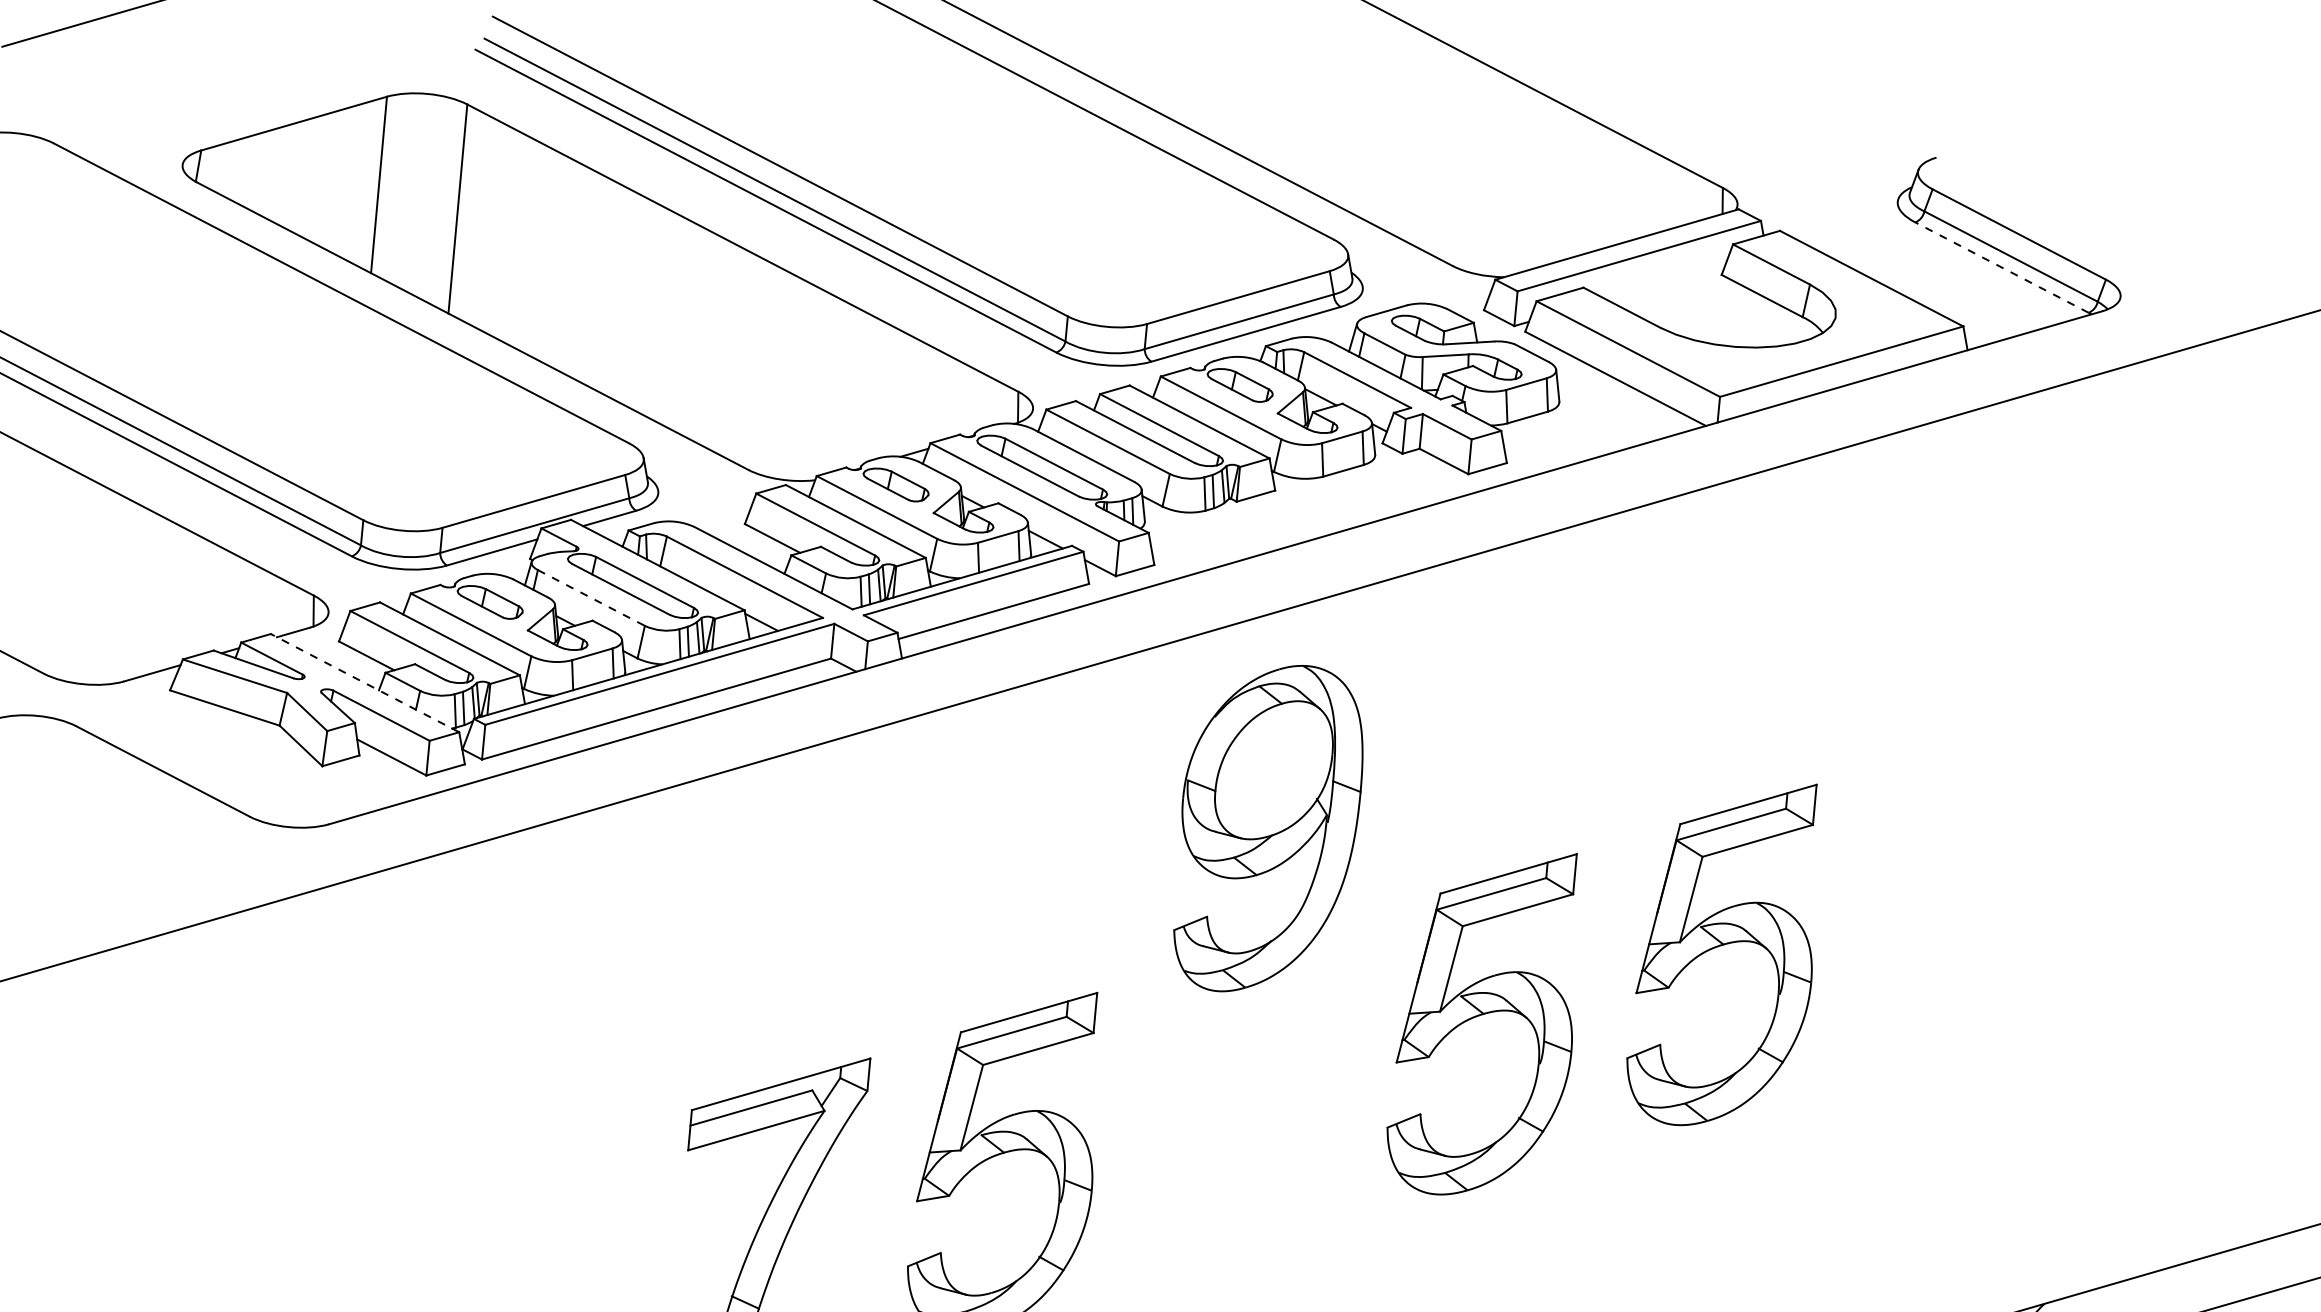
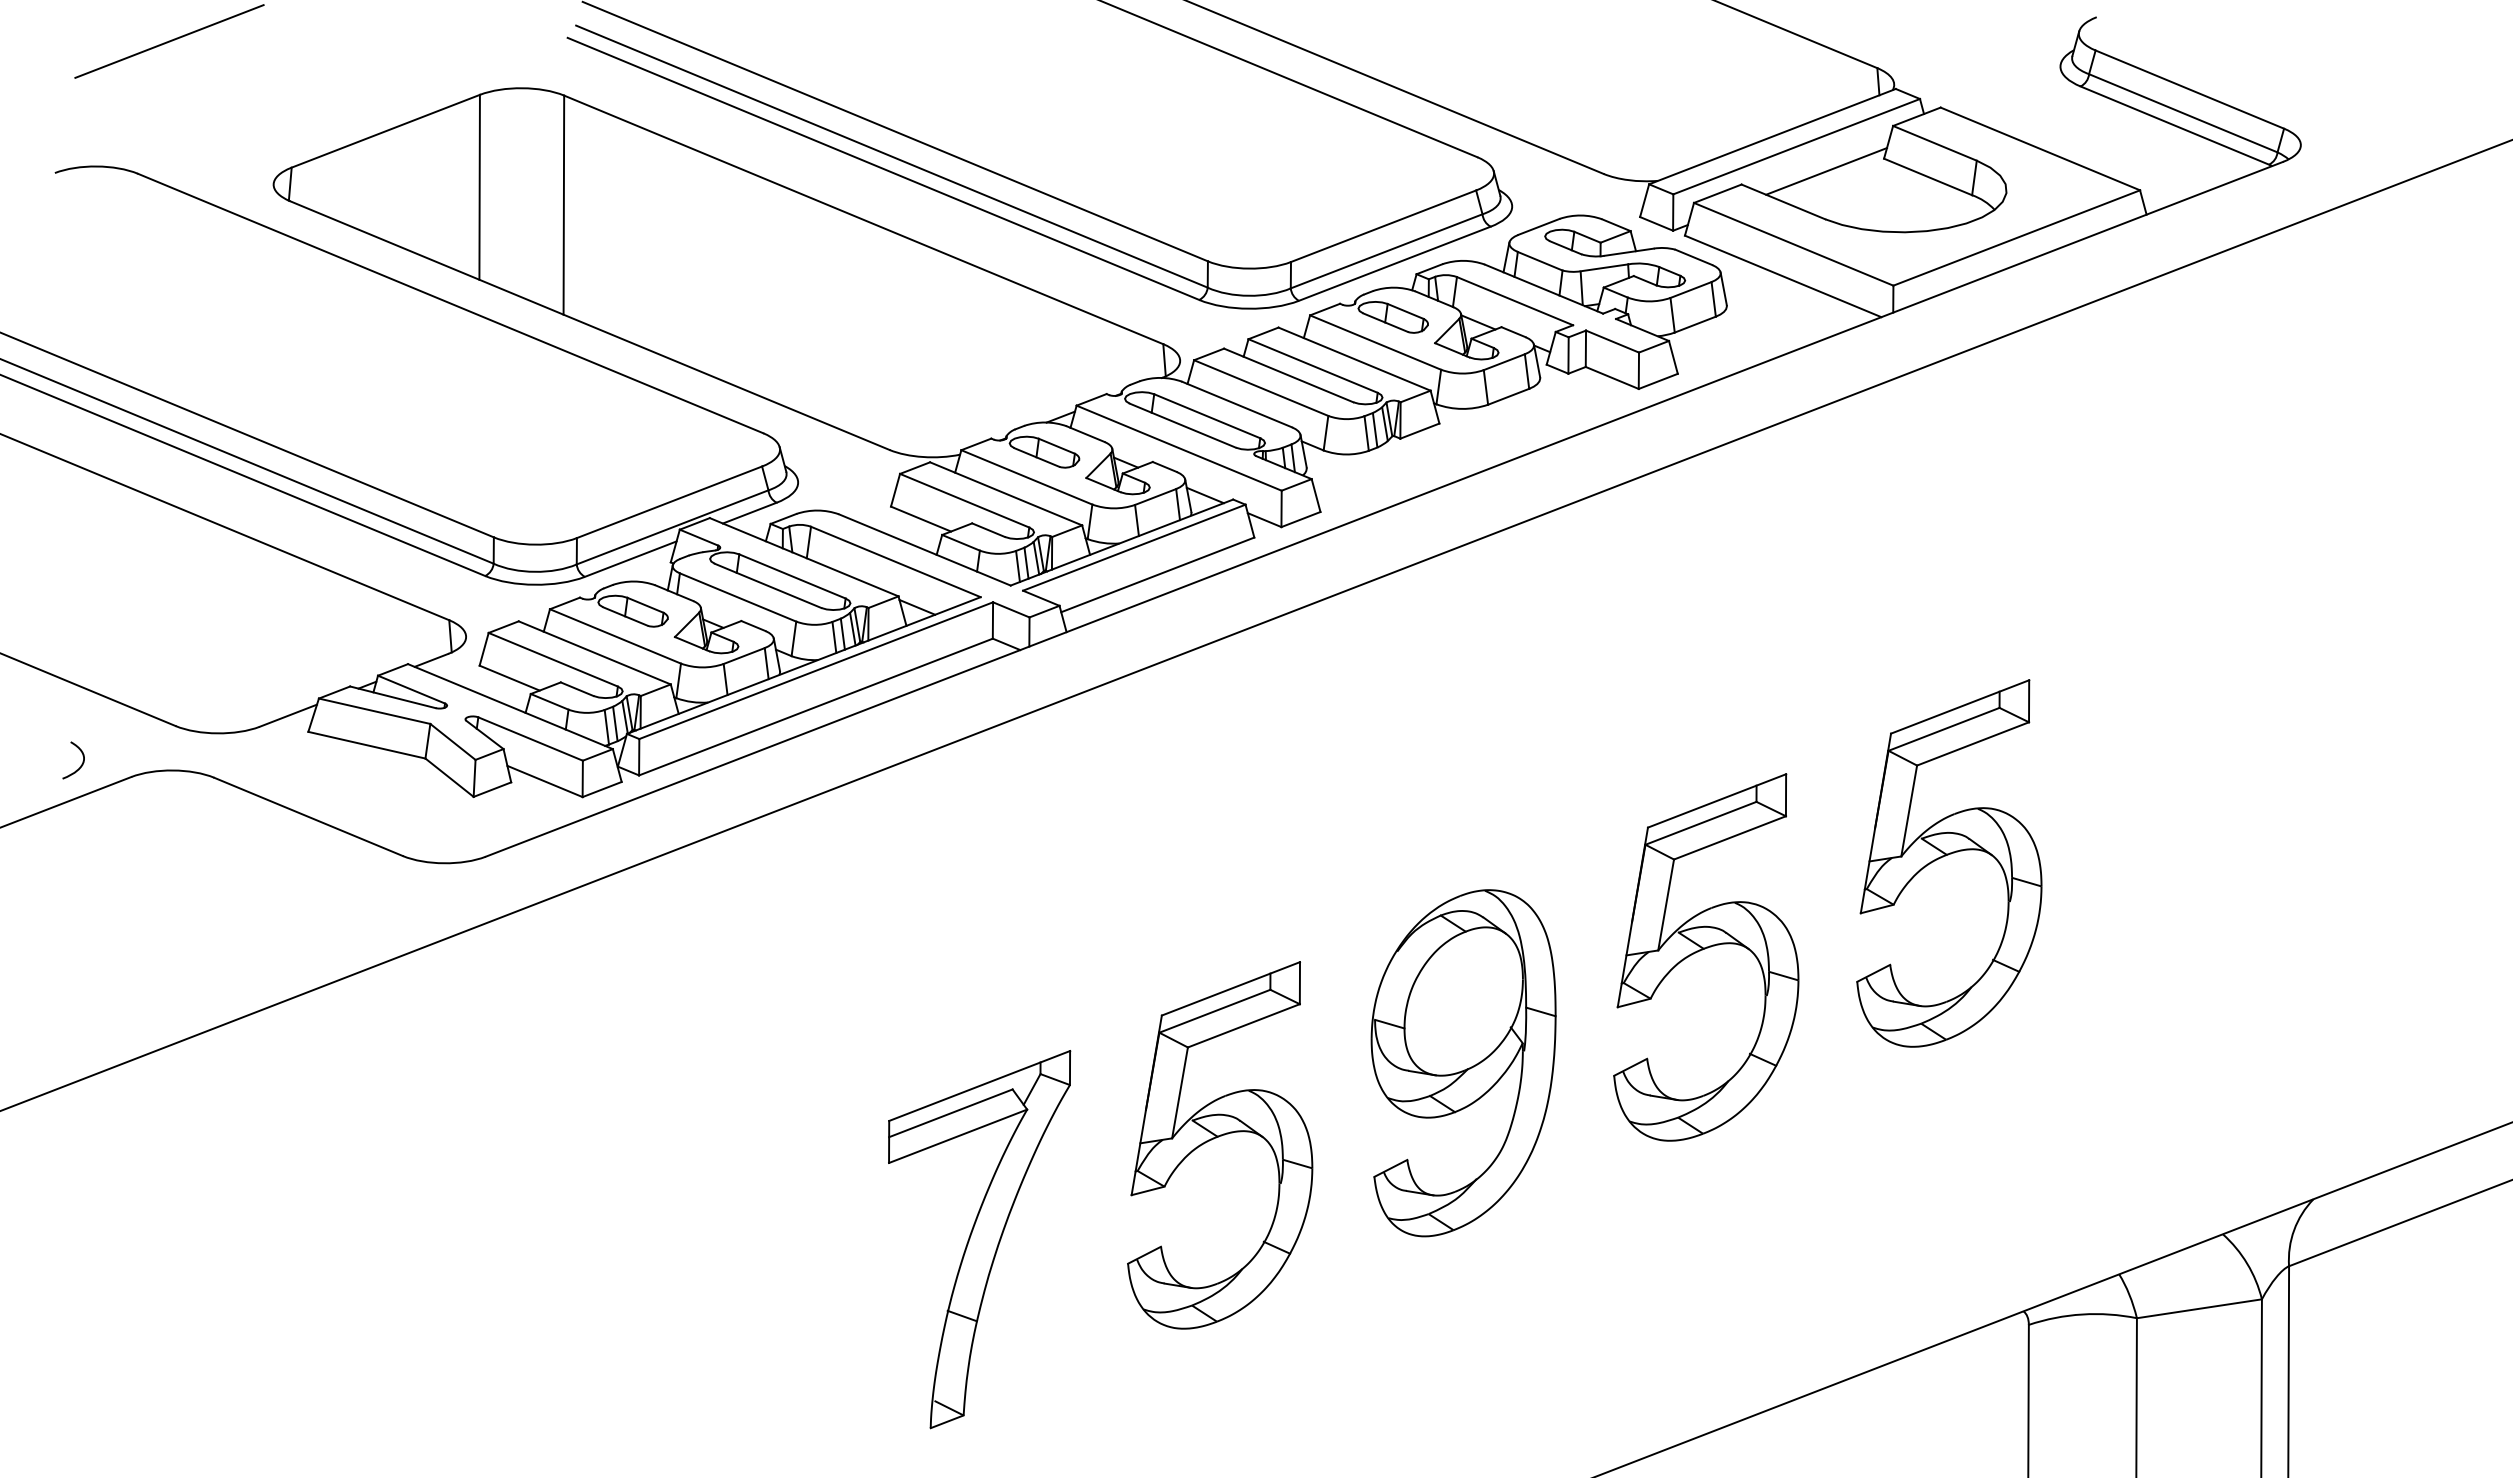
line: (2001, 267) -> (2174, 125), dashed -> solid
line: (1665, 282) -> (1826, 171), added
line: (591, 598) -> (738, 597), dashed -> solid
line: (365, 683) -> (510, 706), dashed -> solid
part: (1268, 829) -> (1463, 1063), moved

